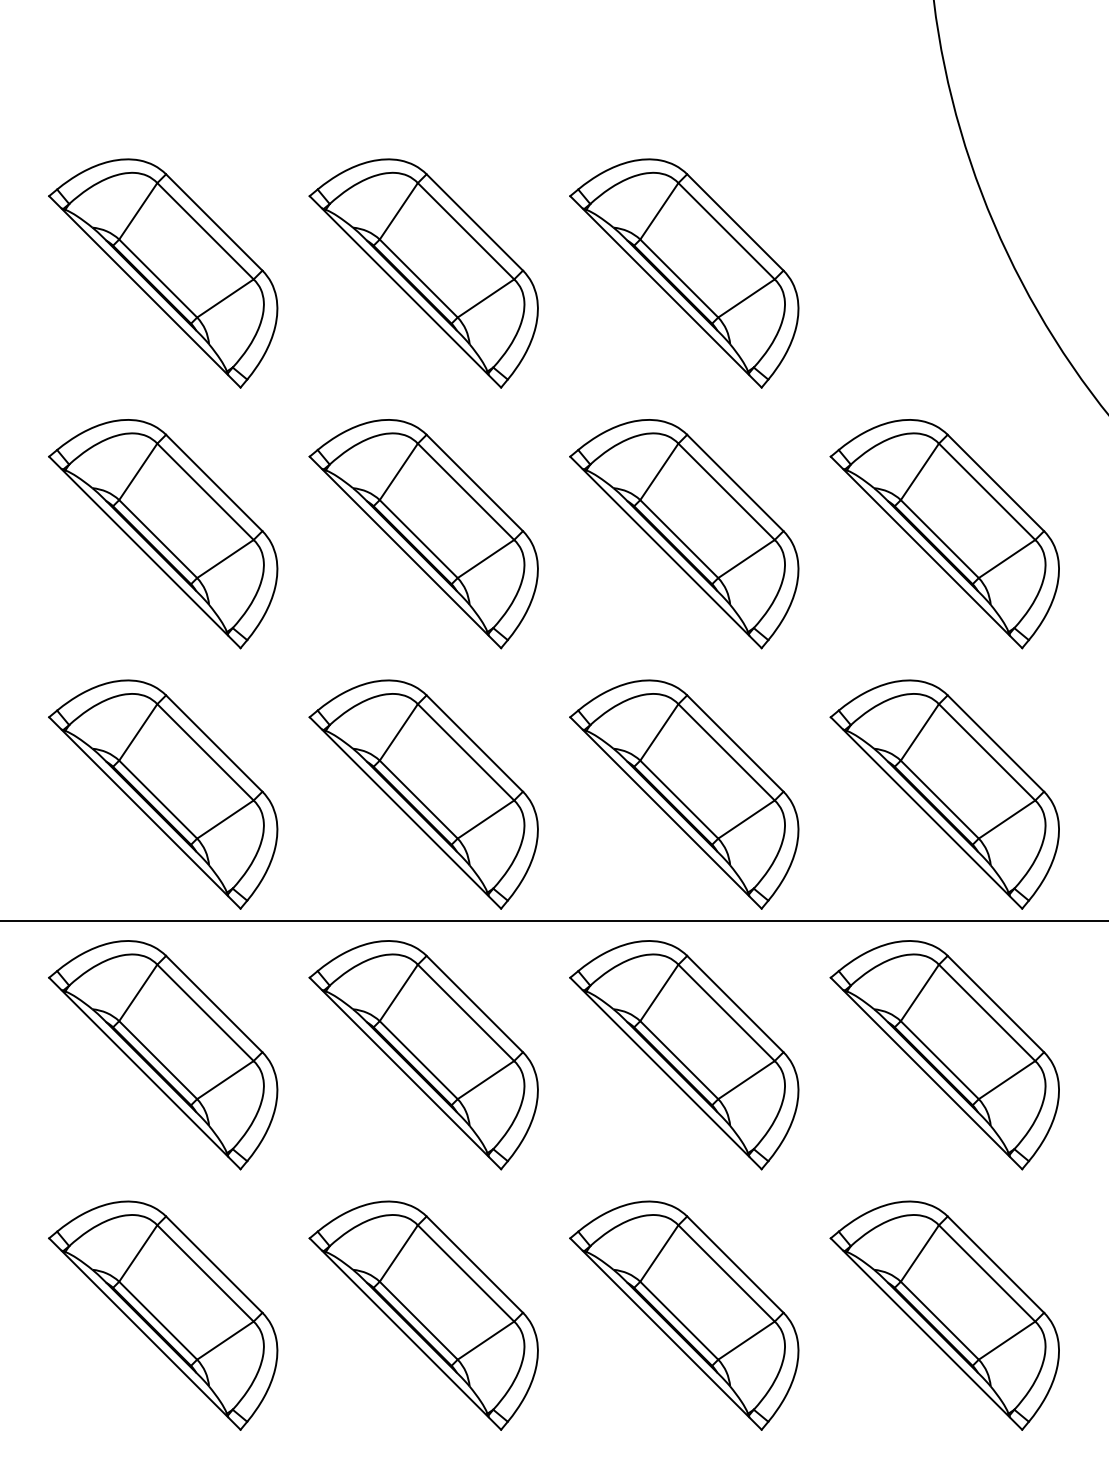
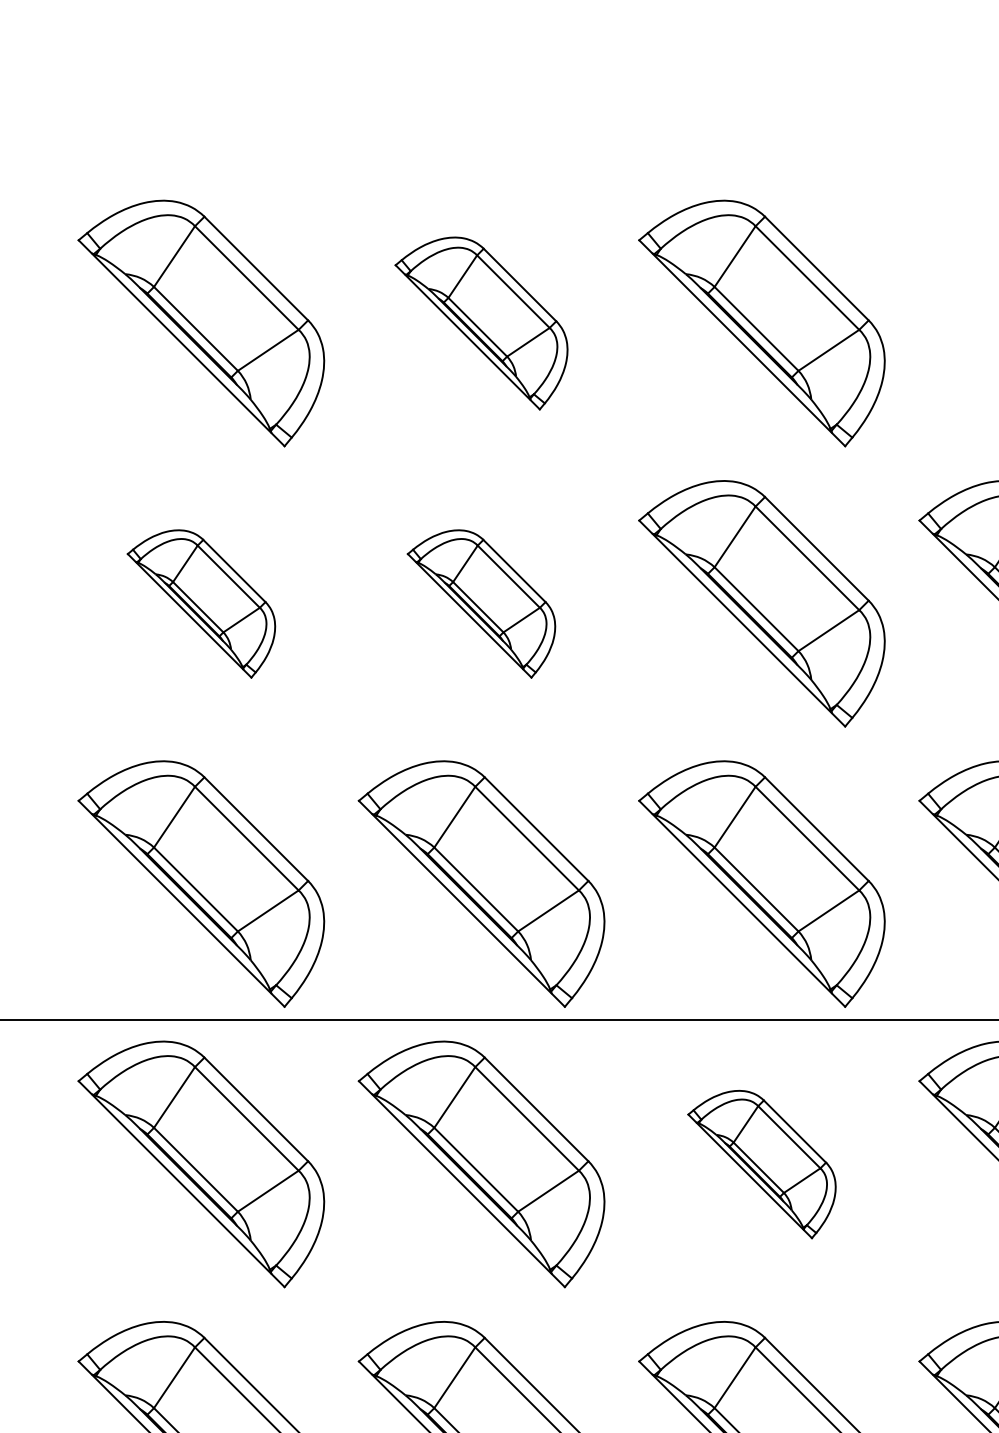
part: (423, 273) -> (481, 323), size x0.7
part: (163, 534) -> (201, 604), size x0.6
part: (423, 534) -> (481, 604), size x0.6
part: (684, 1055) -> (762, 1164), size x0.6

